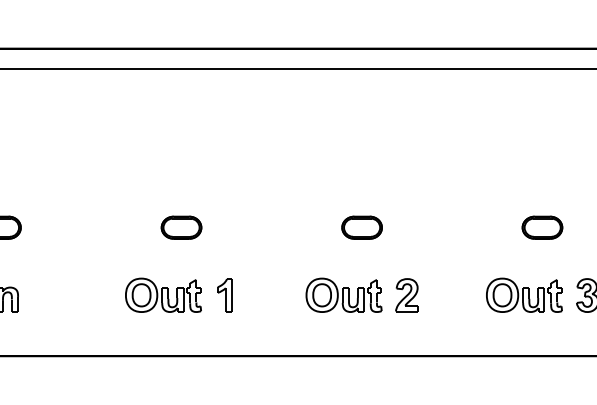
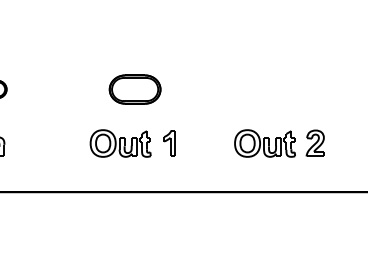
part: (181, 227) -> (135, 89), size x1.6
part: (361, 227) -> (279, 89), removed

